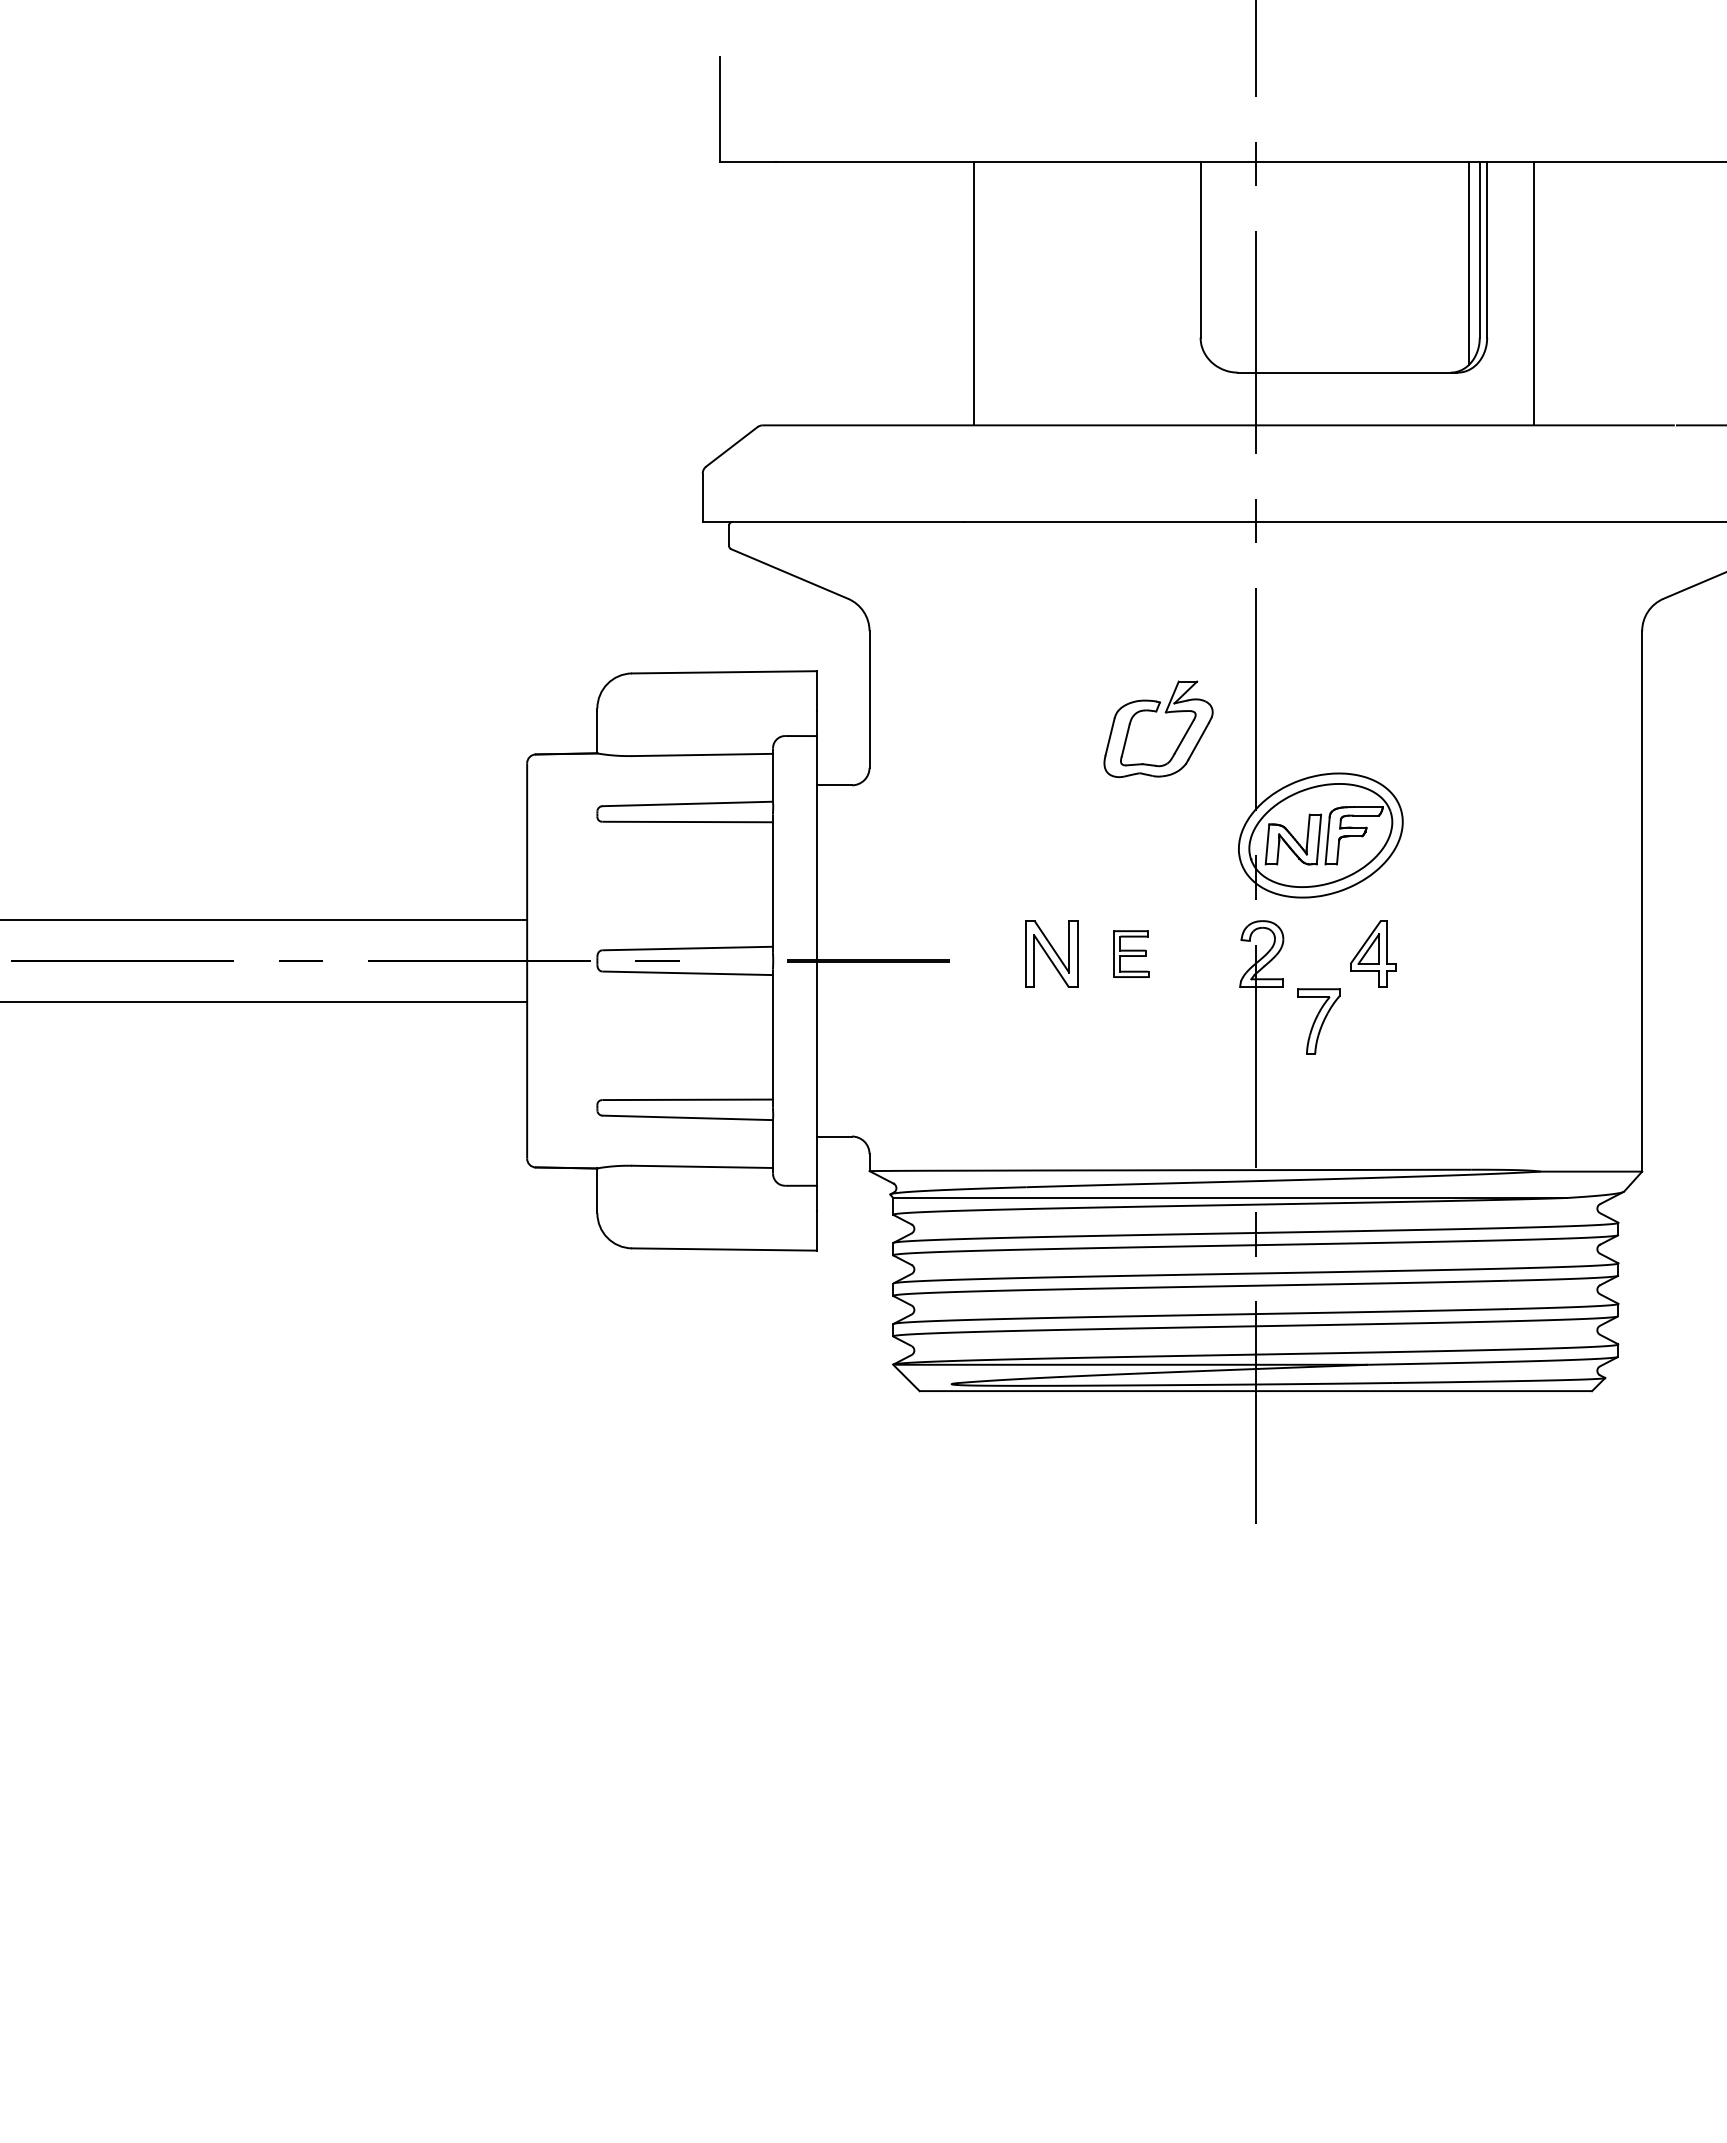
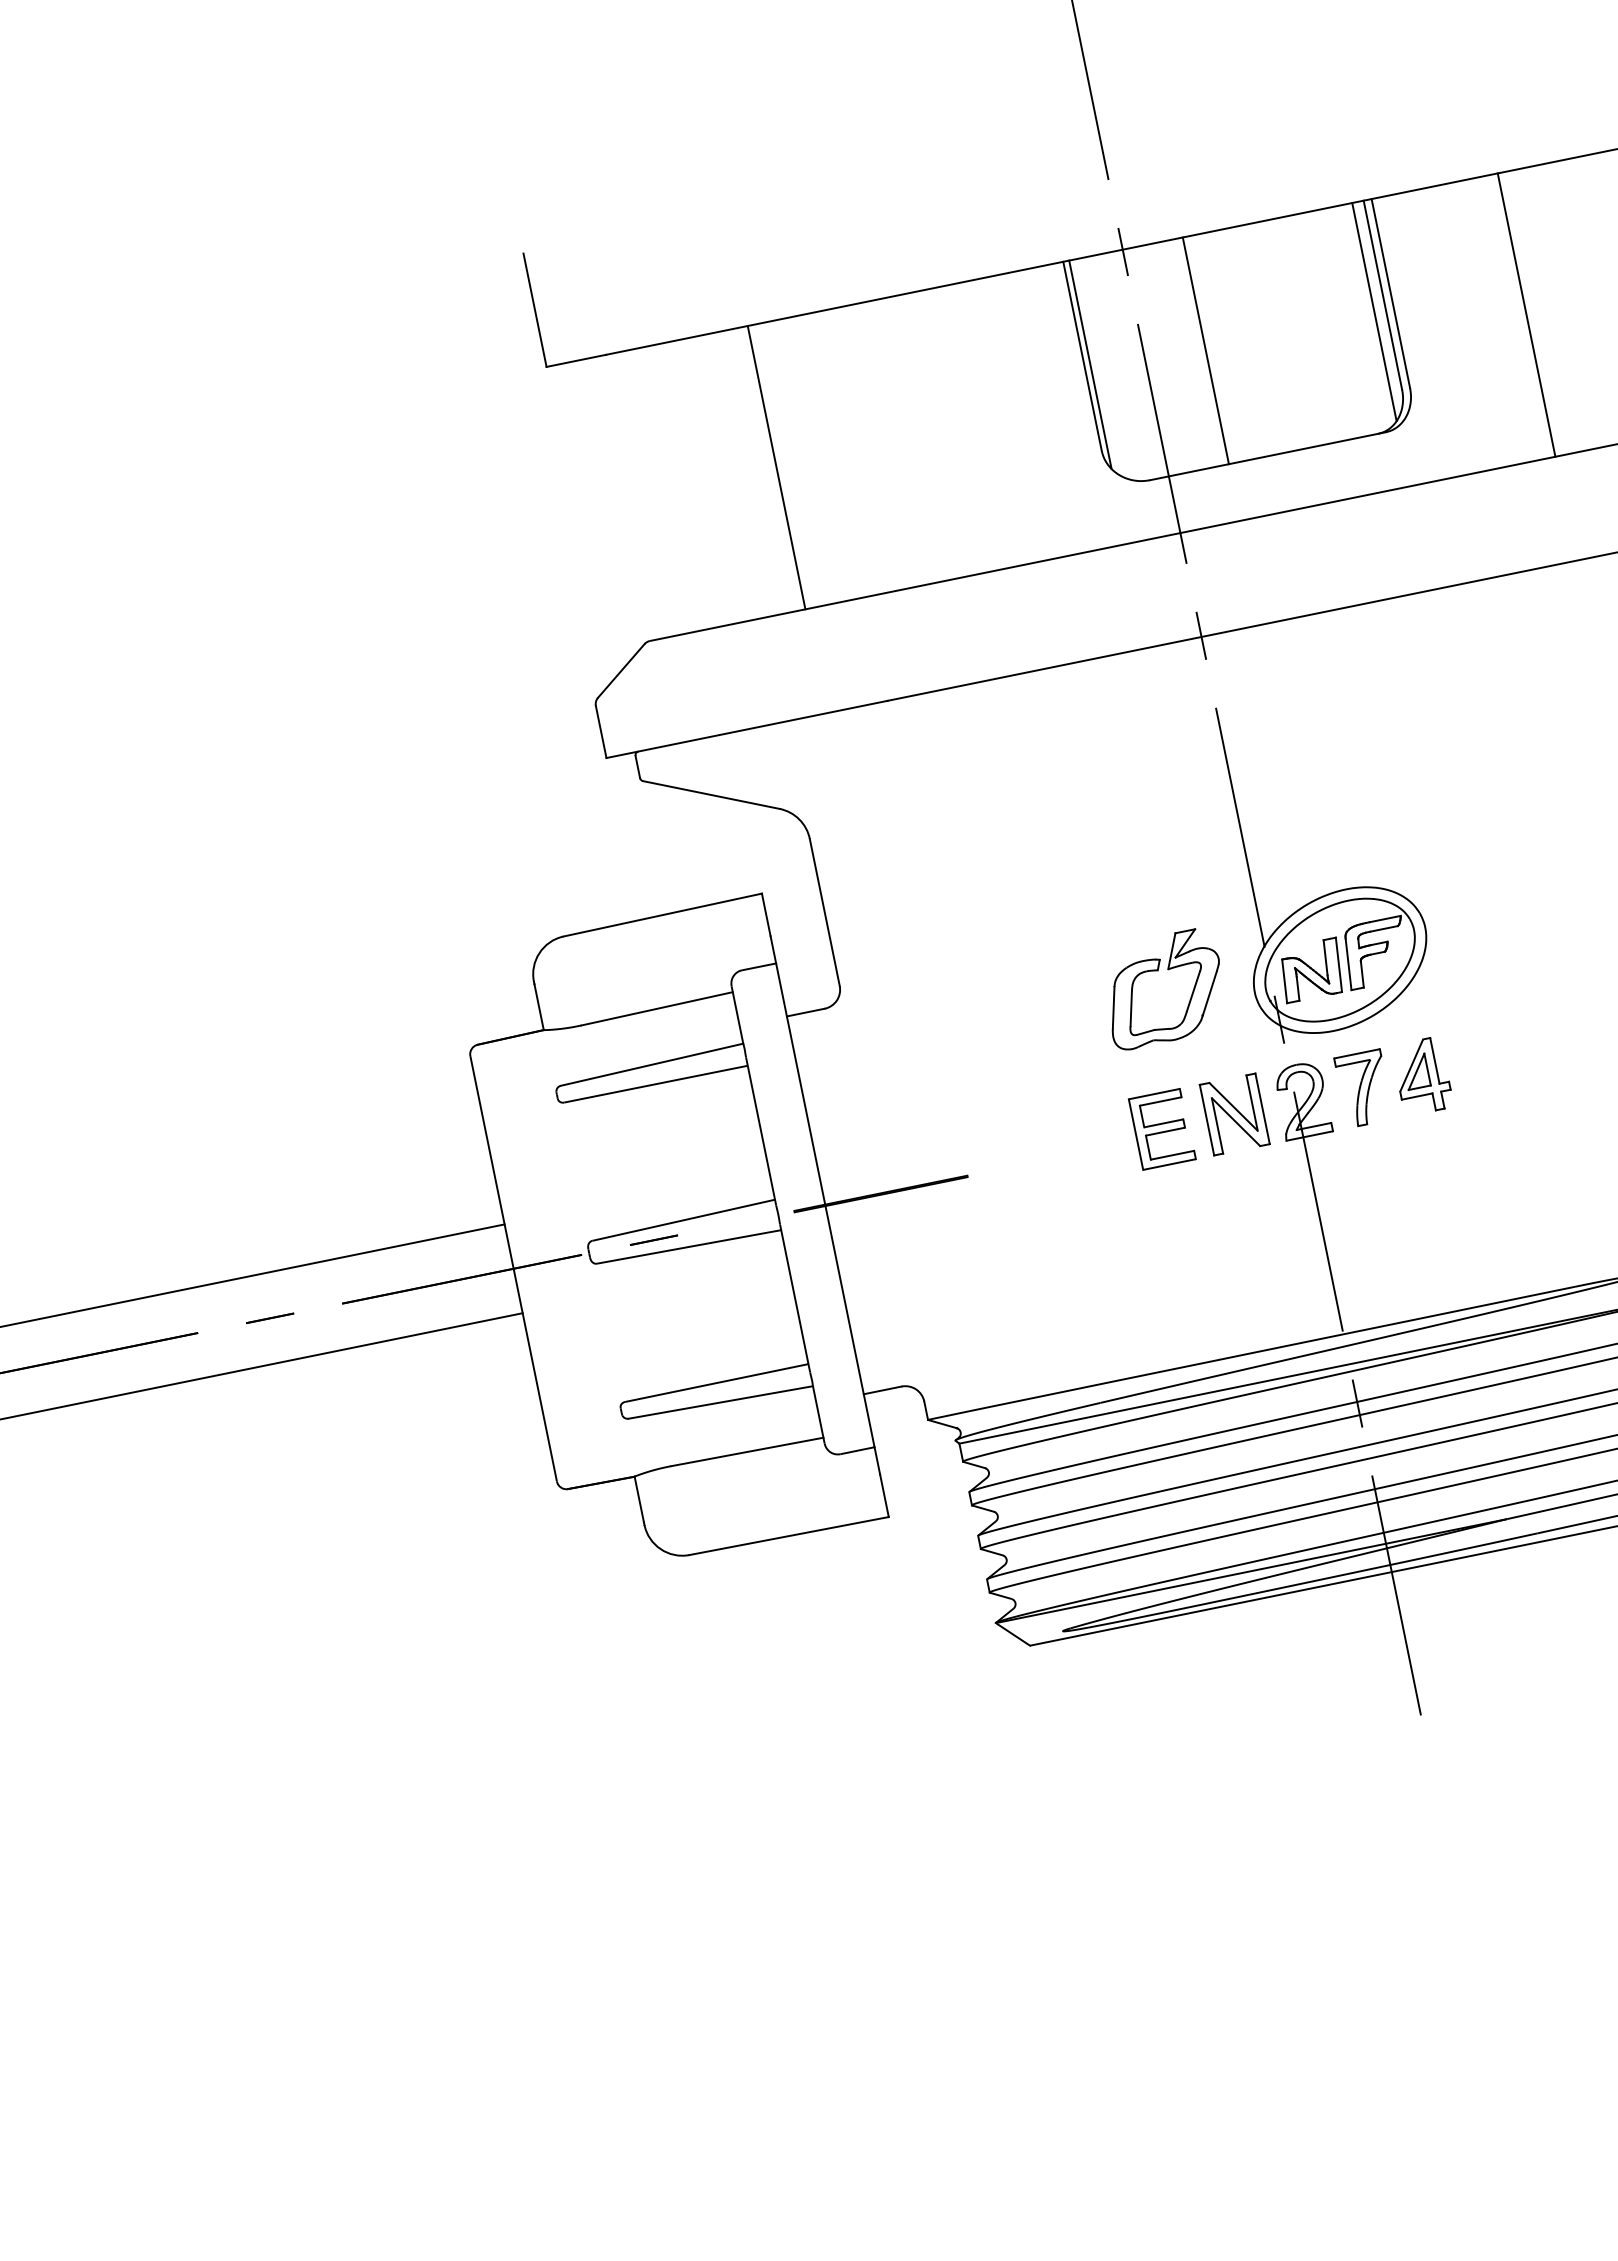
line: (1206, 258) -> (1090, 364), added
line: (1311, 266) -> (1205, 349), added
line: (974, 293) -> (776, 467), moved
line: (1534, 293) -> (1526, 314), moved
part: (1156, 712) -> (1158, 971), moved
part: (1051, 953) -> (1234, 1113), moved
part: (1131, 953) -> (1162, 1128), size x1.43
part: (1318, 1021) -> (1363, 1088), moved

